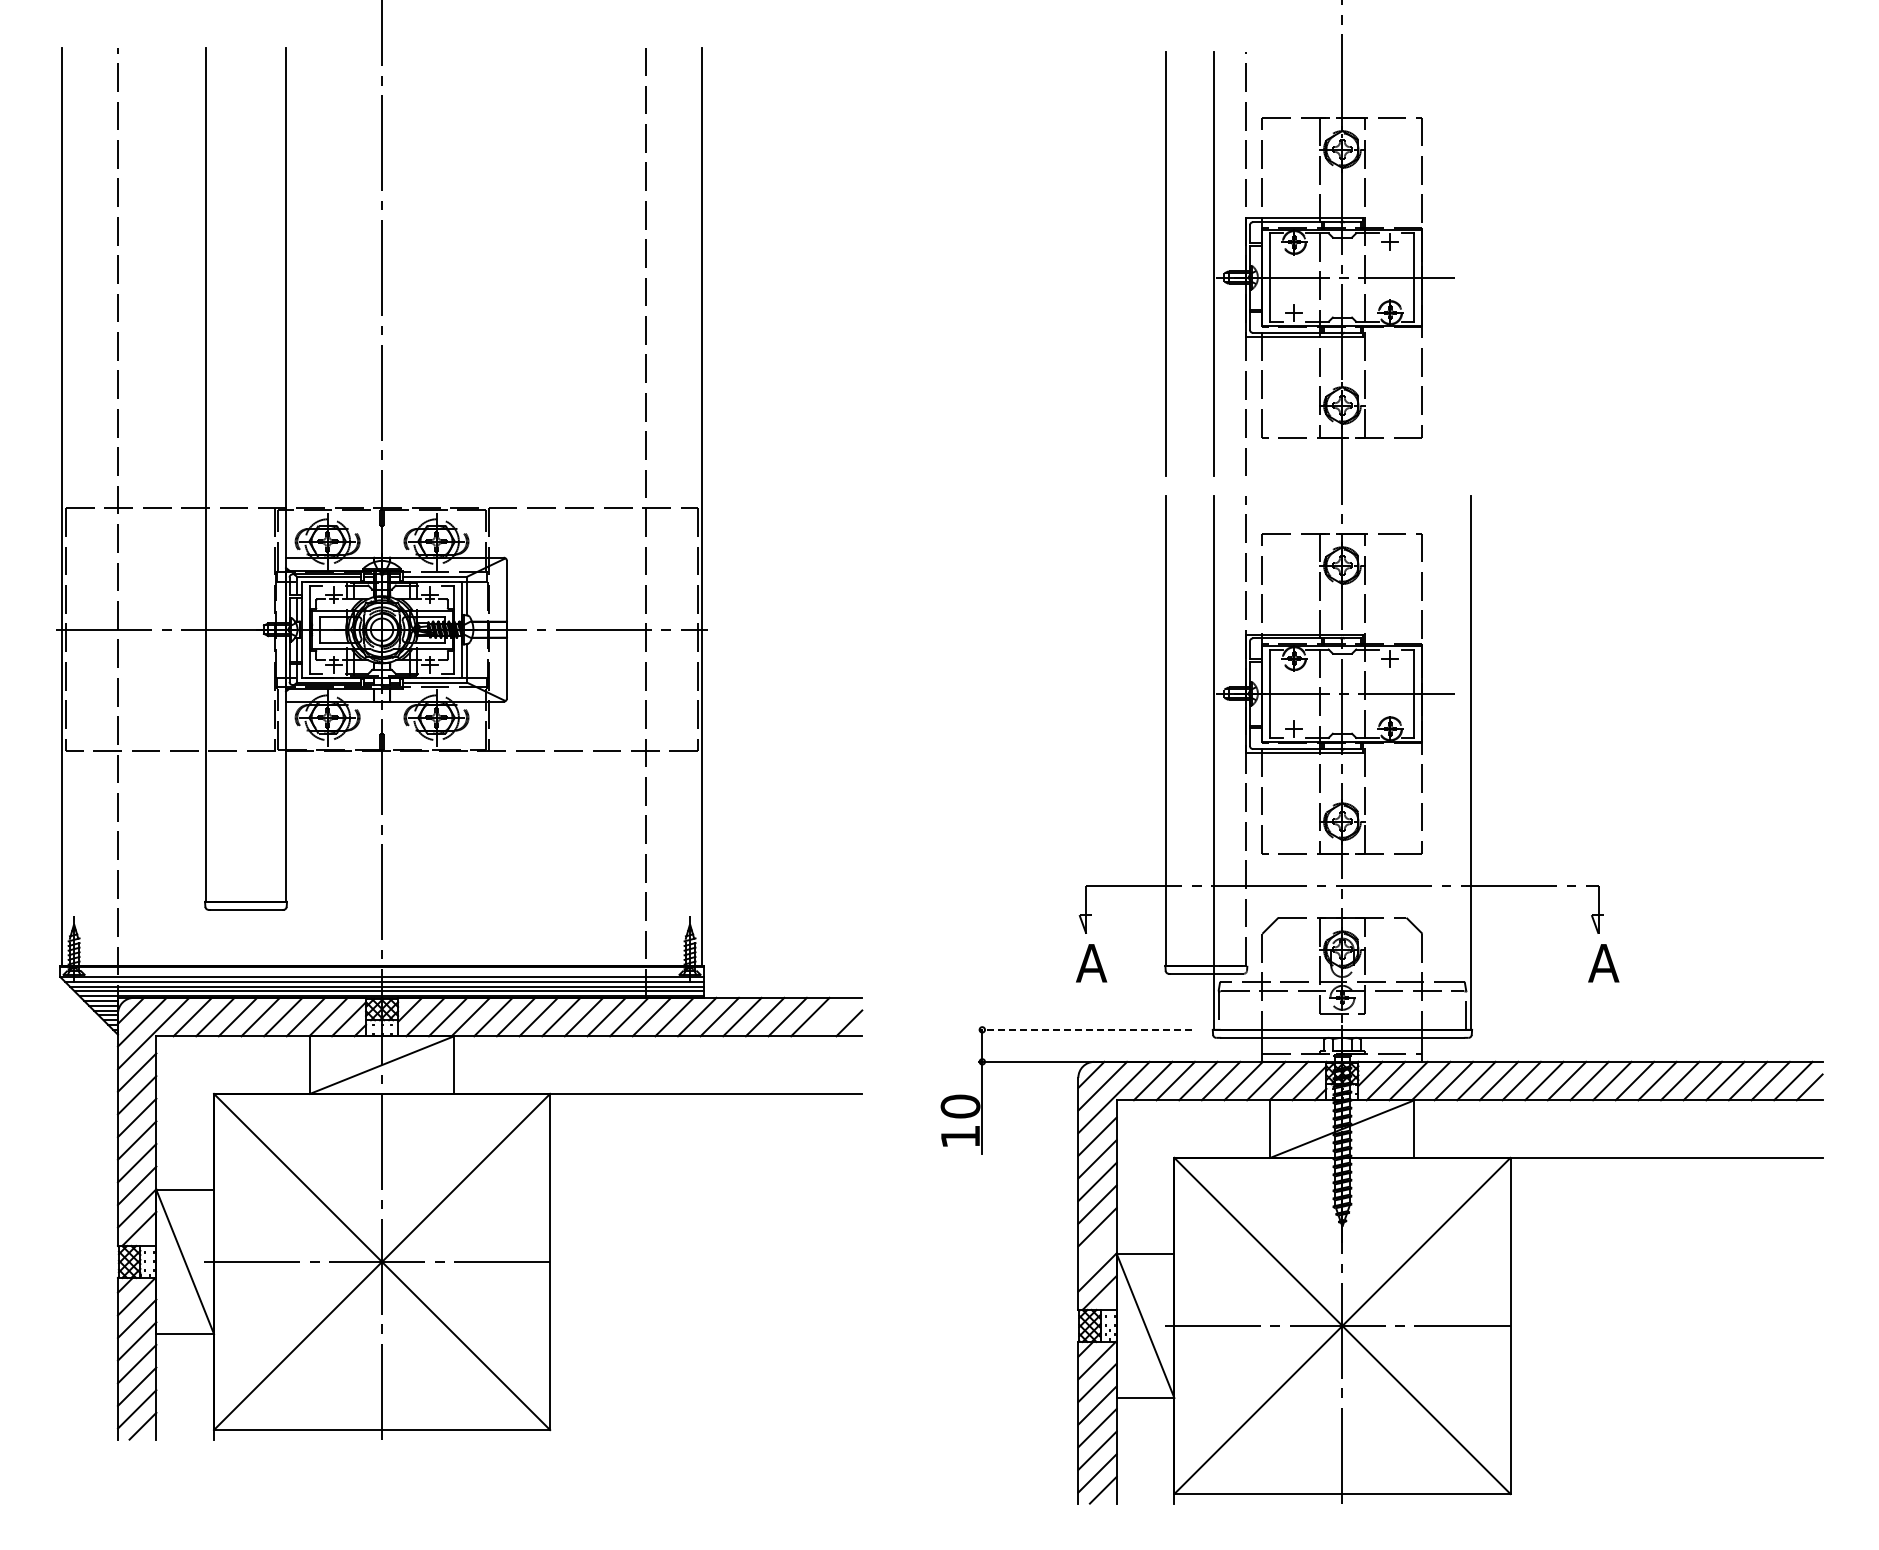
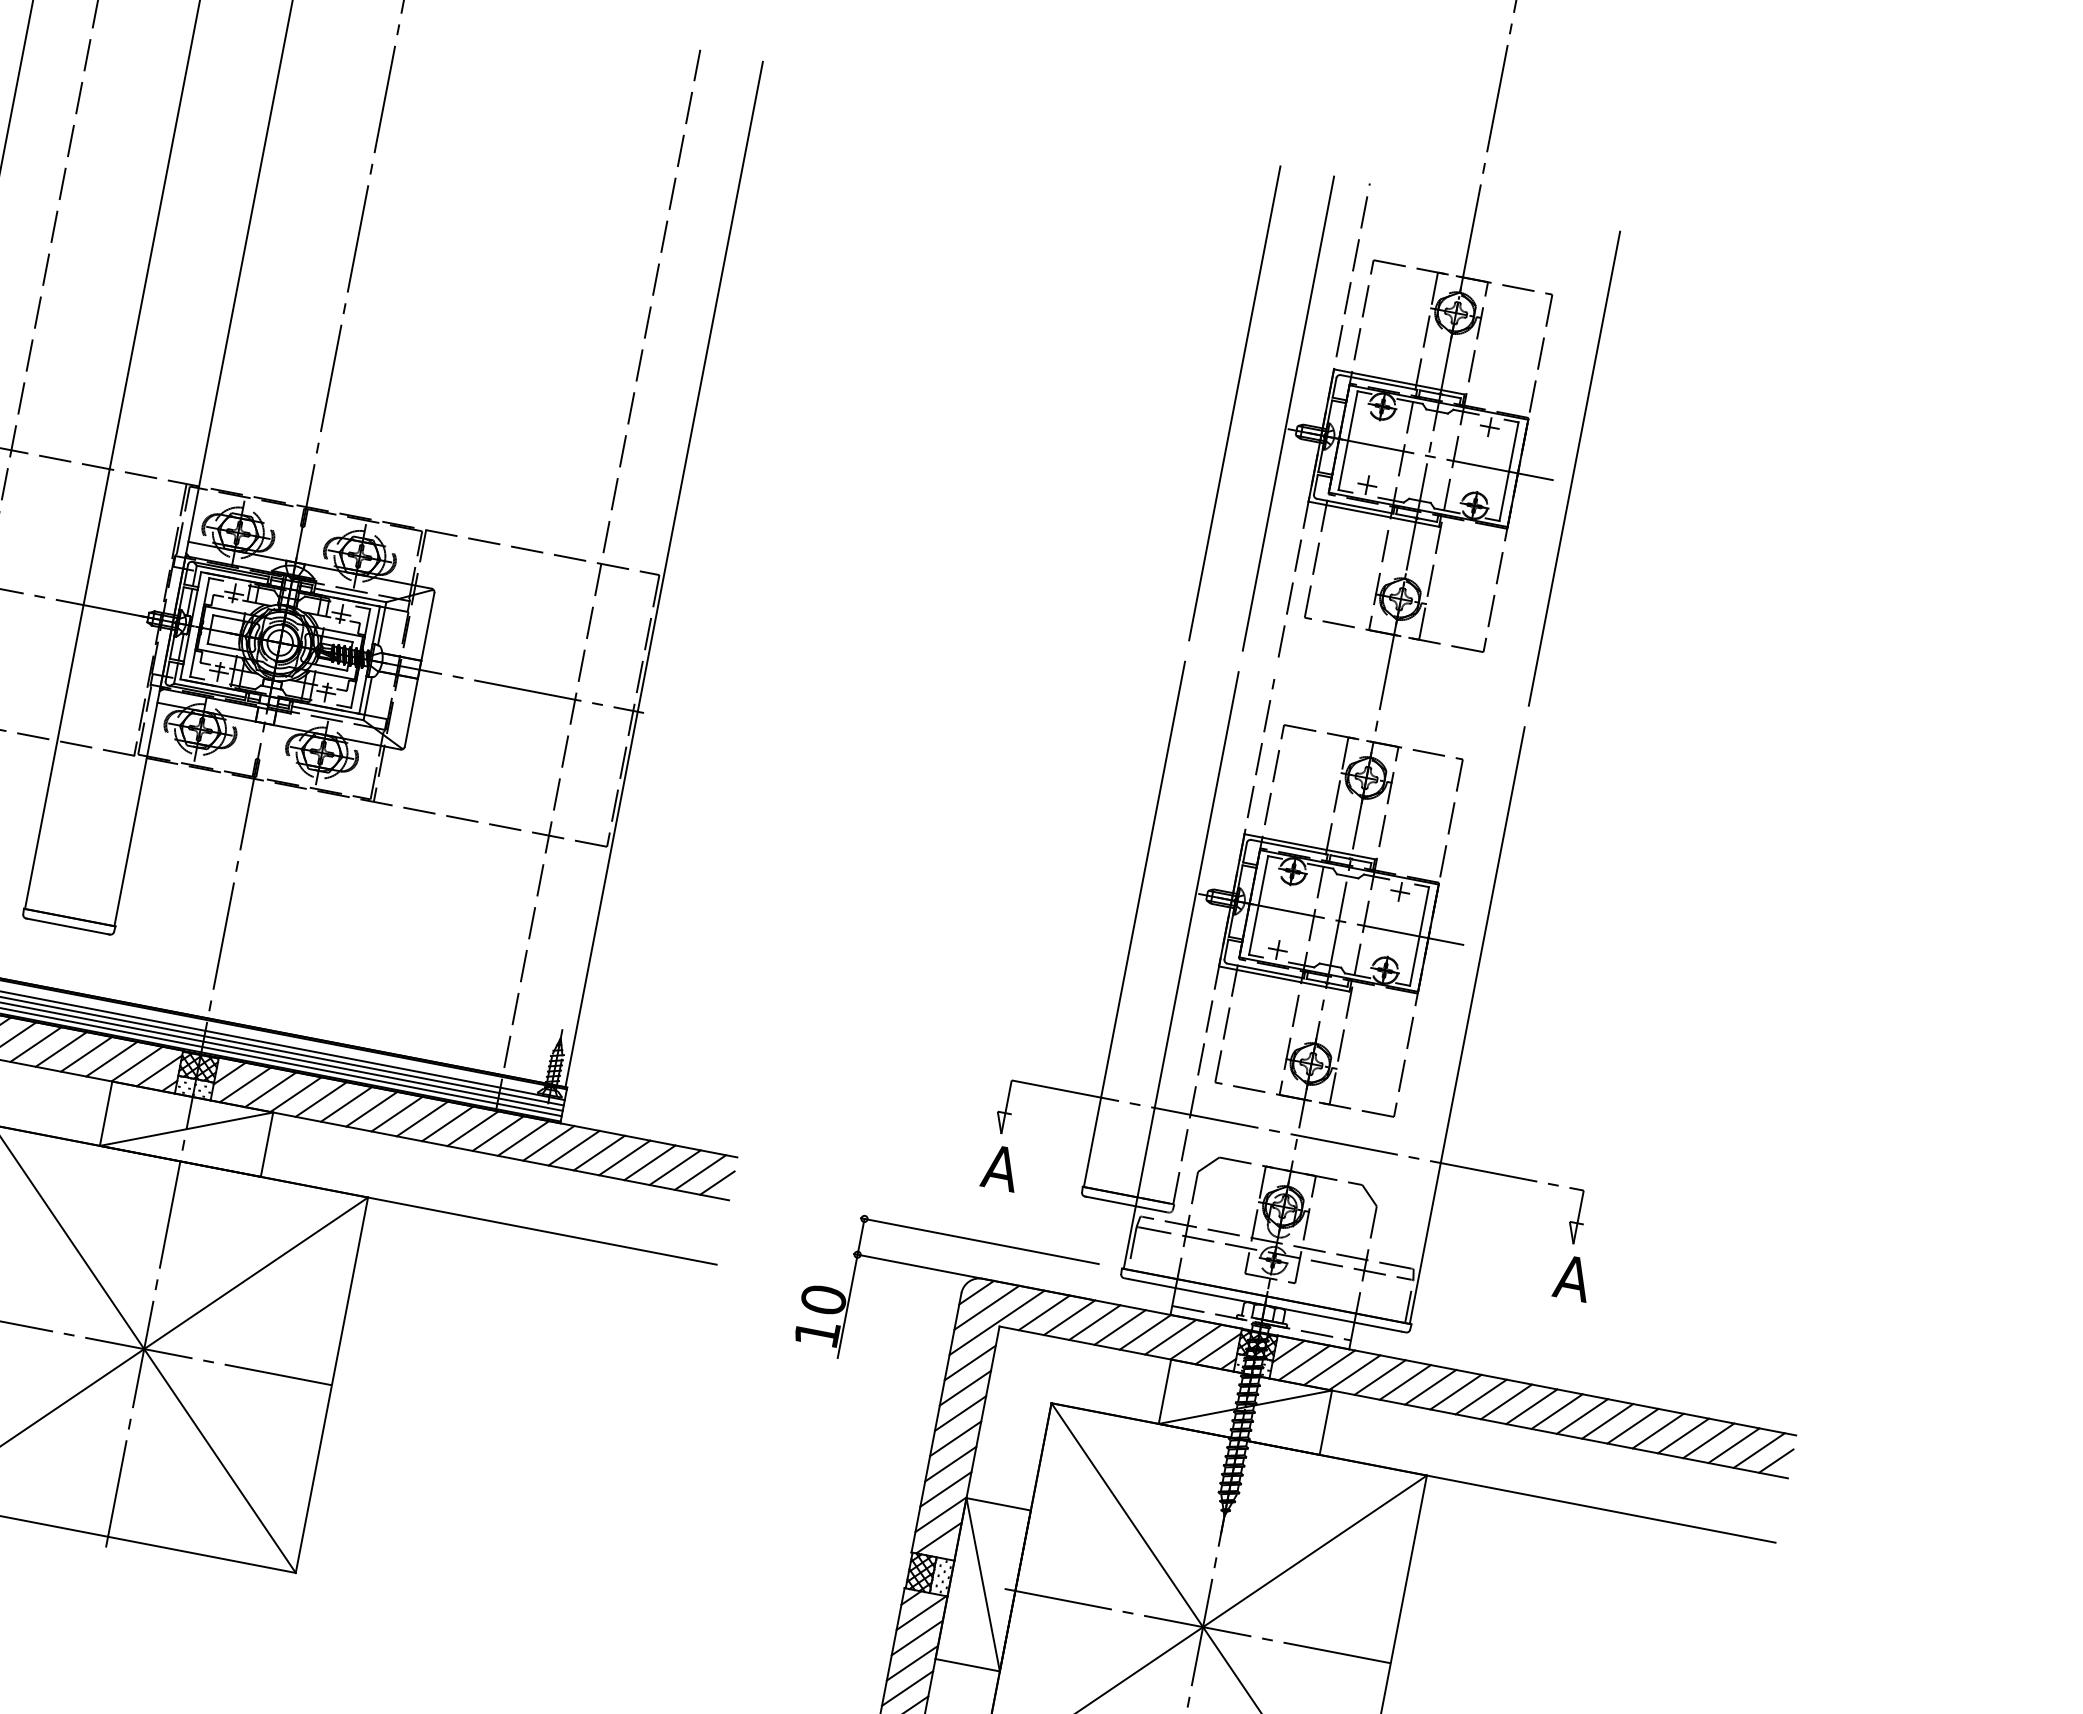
line: (1470, 263) -> (1574, 468), added
line: (832, 1016) -> (700, 1171), added
line: (1085, 1029) -> (979, 1240), dashed -> solid
line: (1097, 1249) -> (945, 1489), added

